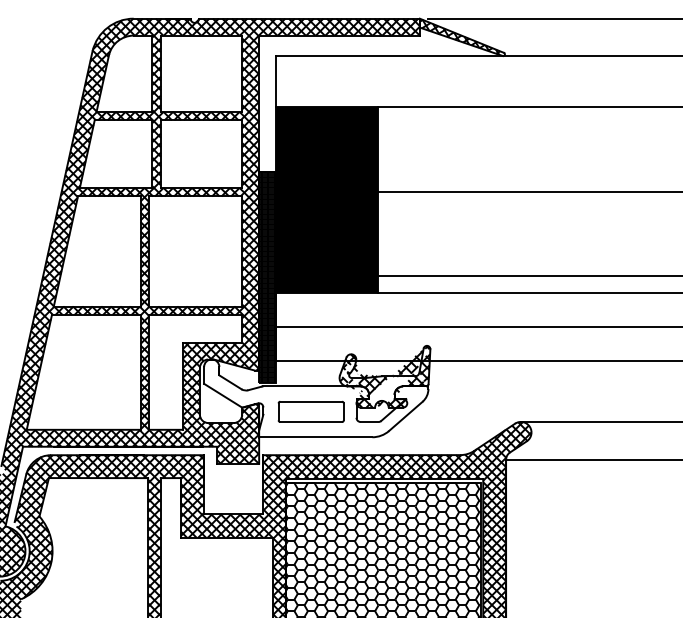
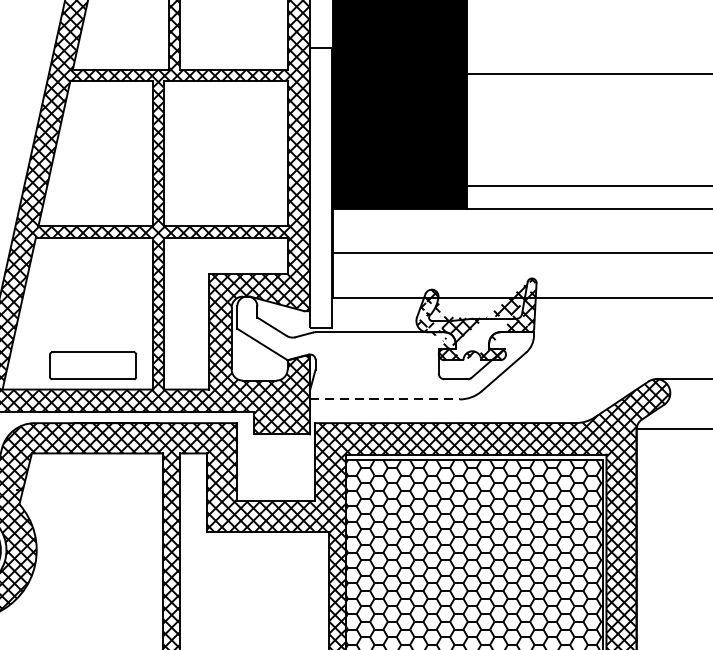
hatch: (267, 277) -> (321, 188), removed
part: (310, 411) -> (92, 365), moved
line: (315, 437) -> (384, 399), solid -> dashed

